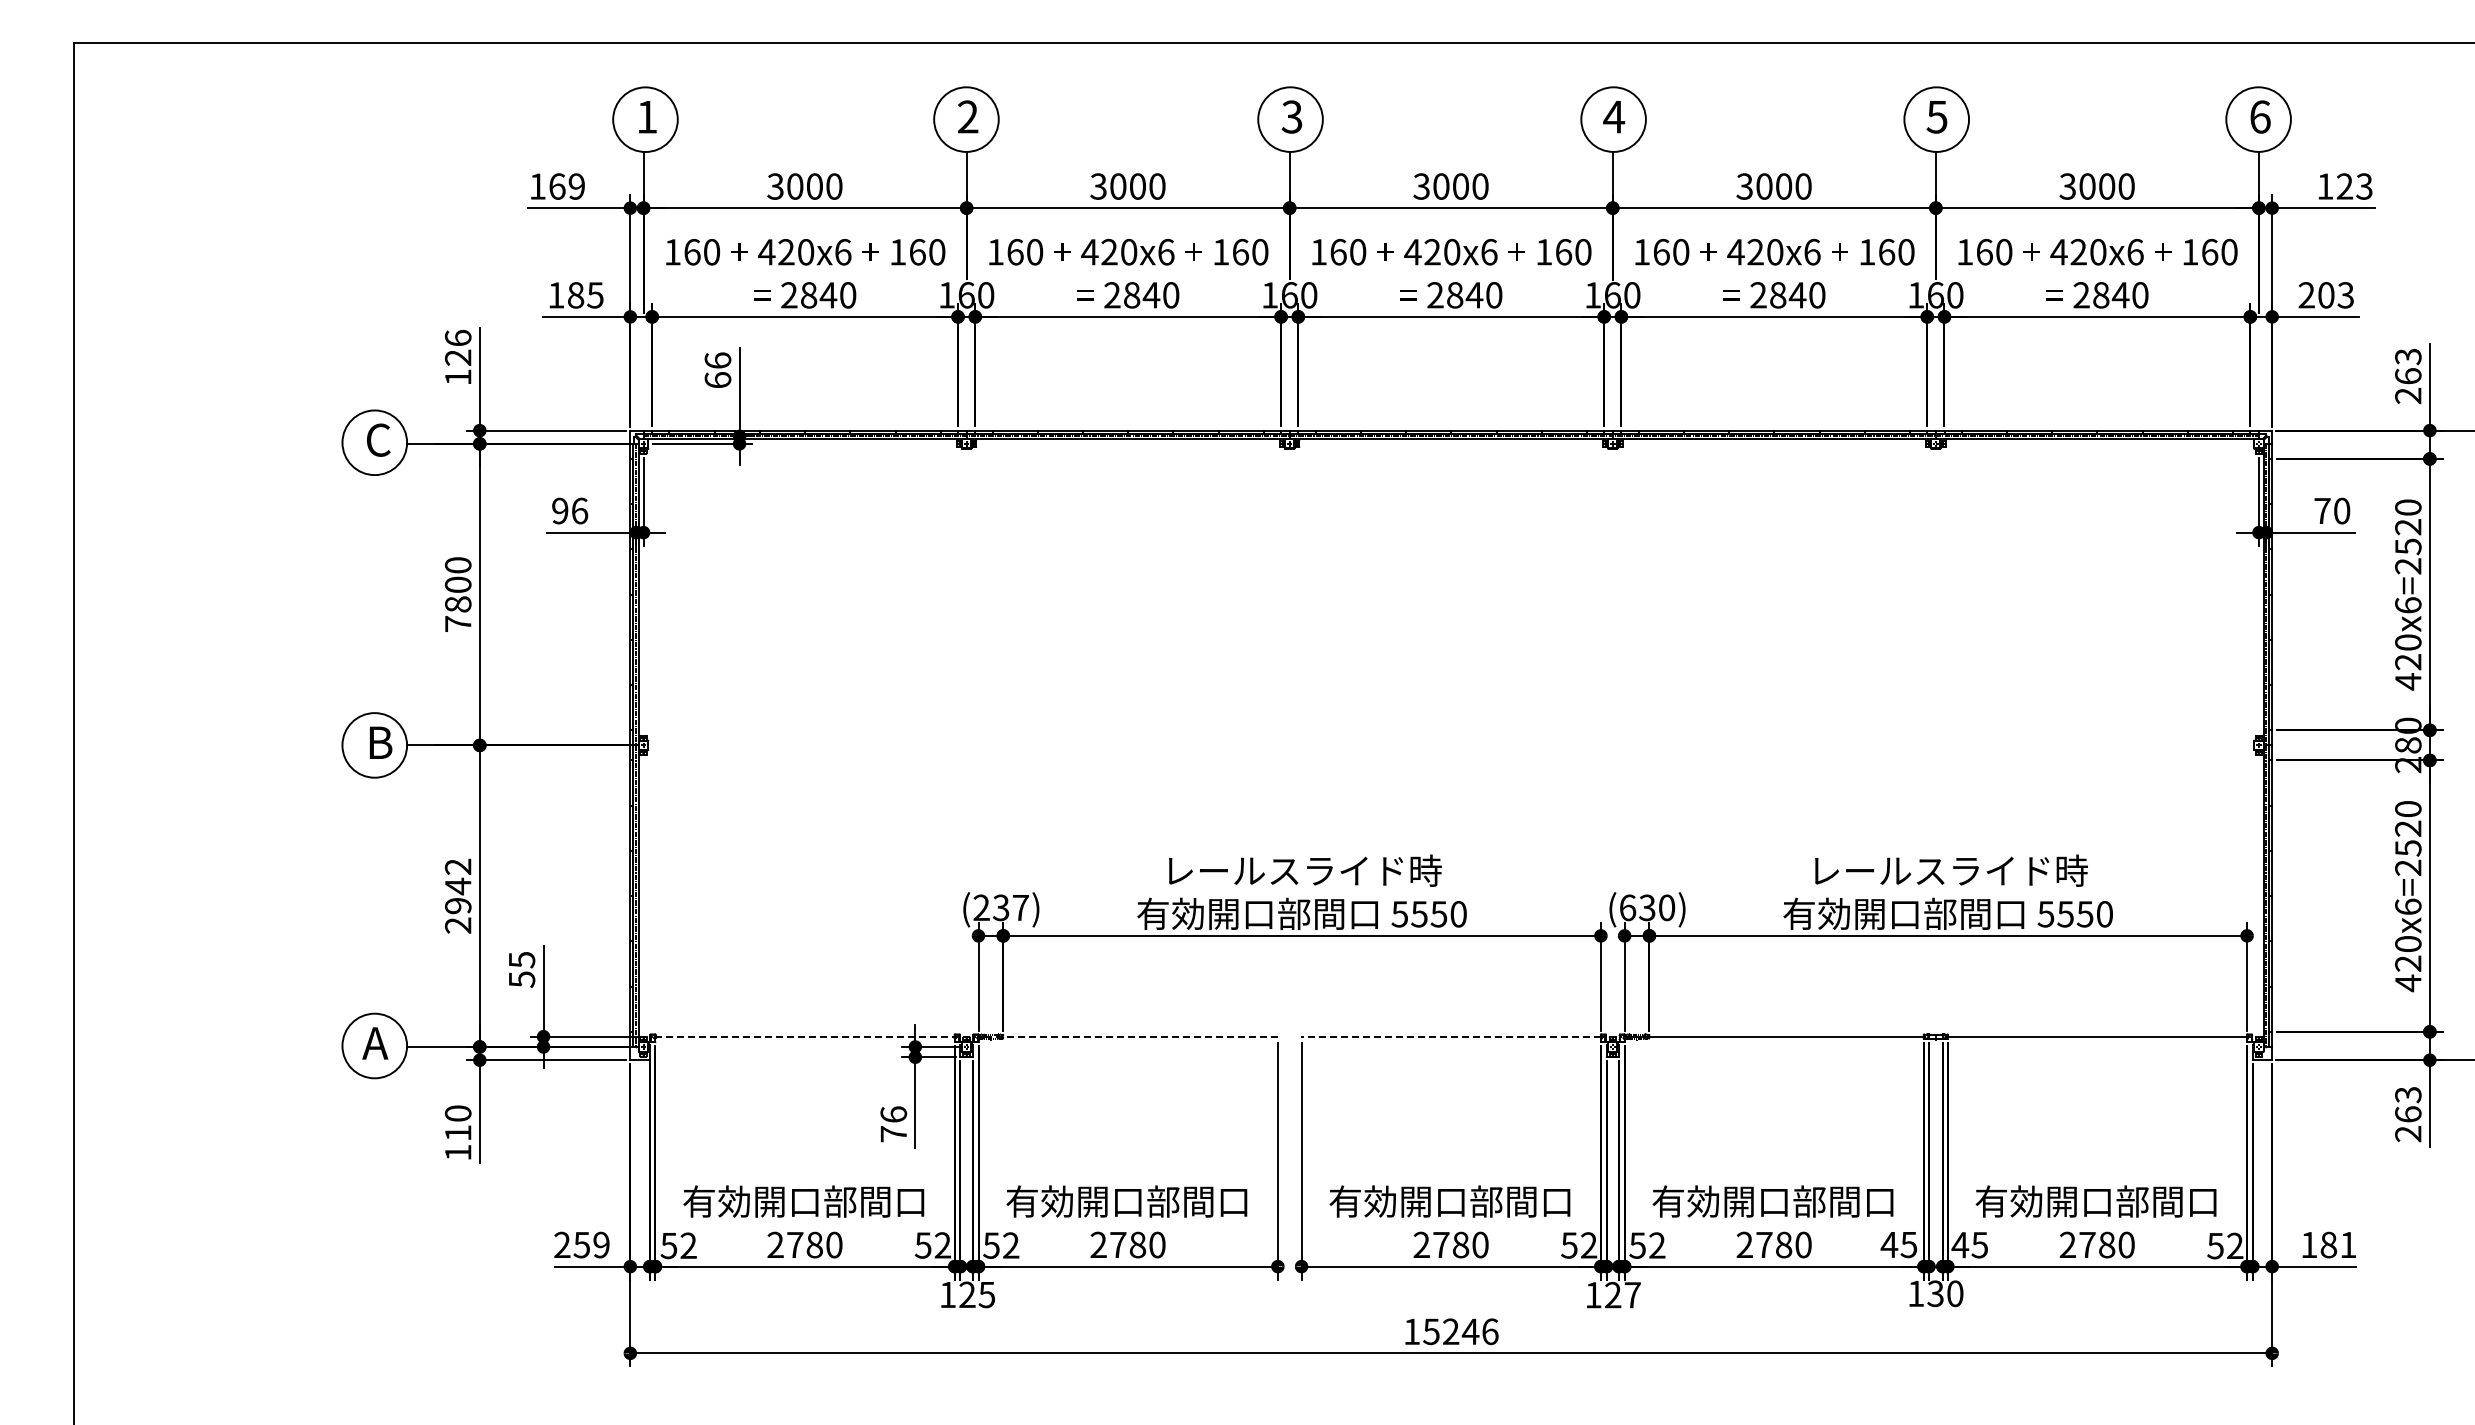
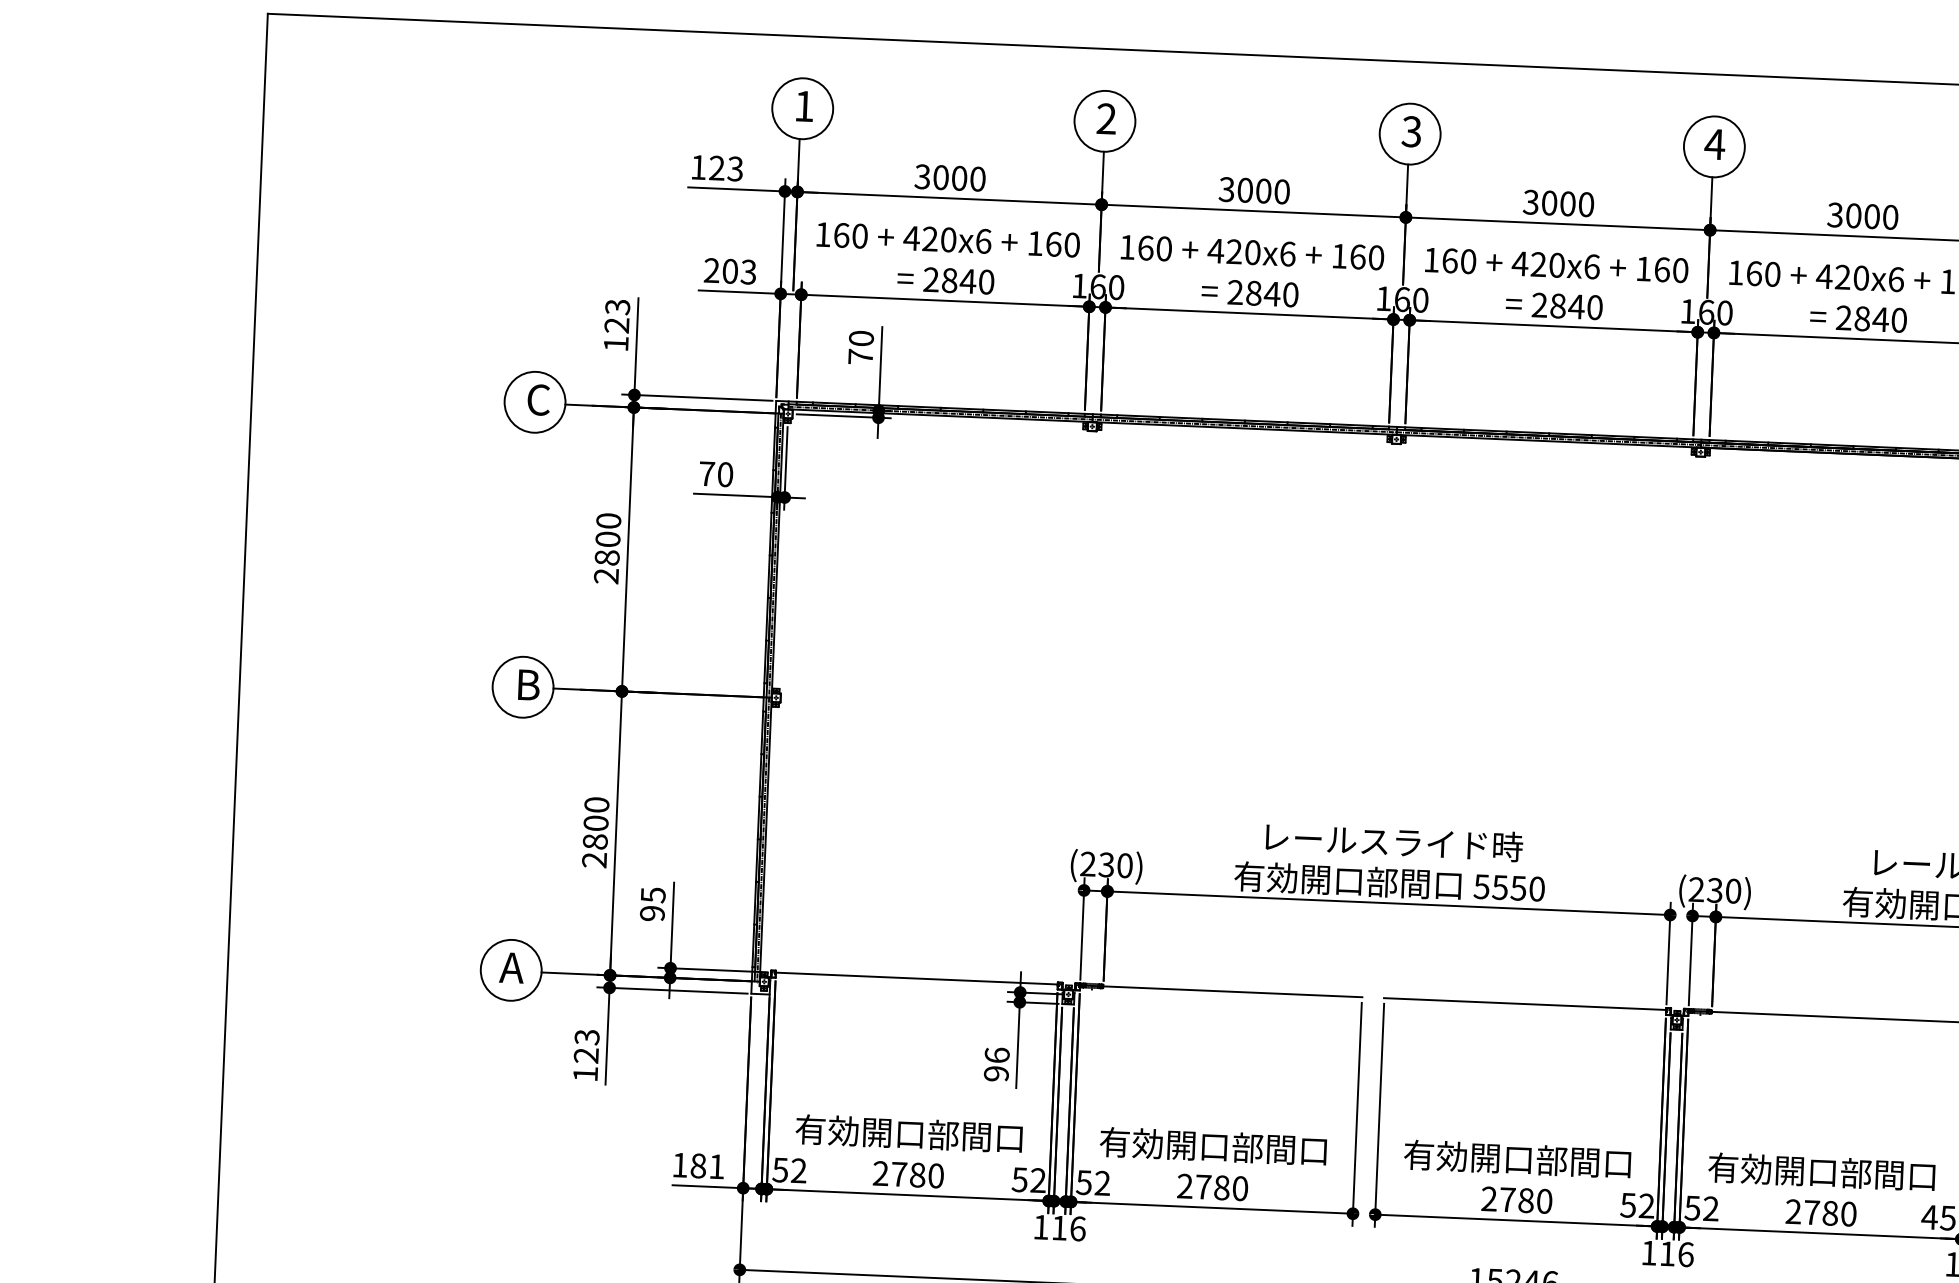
text: (566, 186) -> (725, 168), 169 -> 123
text: (575, 295) -> (729, 271), 185 -> 203
text: (457, 338) -> (617, 307), 126 -> 123
text: (717, 370) -> (860, 347), 66 -> 70
text: (570, 510) -> (716, 473), 96 -> 70
text: (458, 623) -> (606, 575), 7800 -> 2800
text: (458, 886) -> (596, 823), 2942 -> 2800
text: (1020, 907) -> (1124, 865), (237) -> (230)
text: (1627, 907) -> (1696, 889), (630) -> (230)
text: (521, 979) -> (652, 913), 55 -> 95
line: (805, 1036) -> (917, 978), dashed -> solid
line: (1127, 1036) -> (1220, 991), dashed -> solid
line: (1450, 1036) -> (1524, 1003), dashed -> solid
text: (458, 1123) -> (587, 1046), 110 -> 123
text: (893, 1134) -> (996, 1074), 76 -> 96
text: (581, 1244) -> (698, 1165), 259 -> 181
text: (977, 1294) -> (1068, 1228), 125 -> 116
text: (1623, 1294) -> (1677, 1253), 127 -> 116

